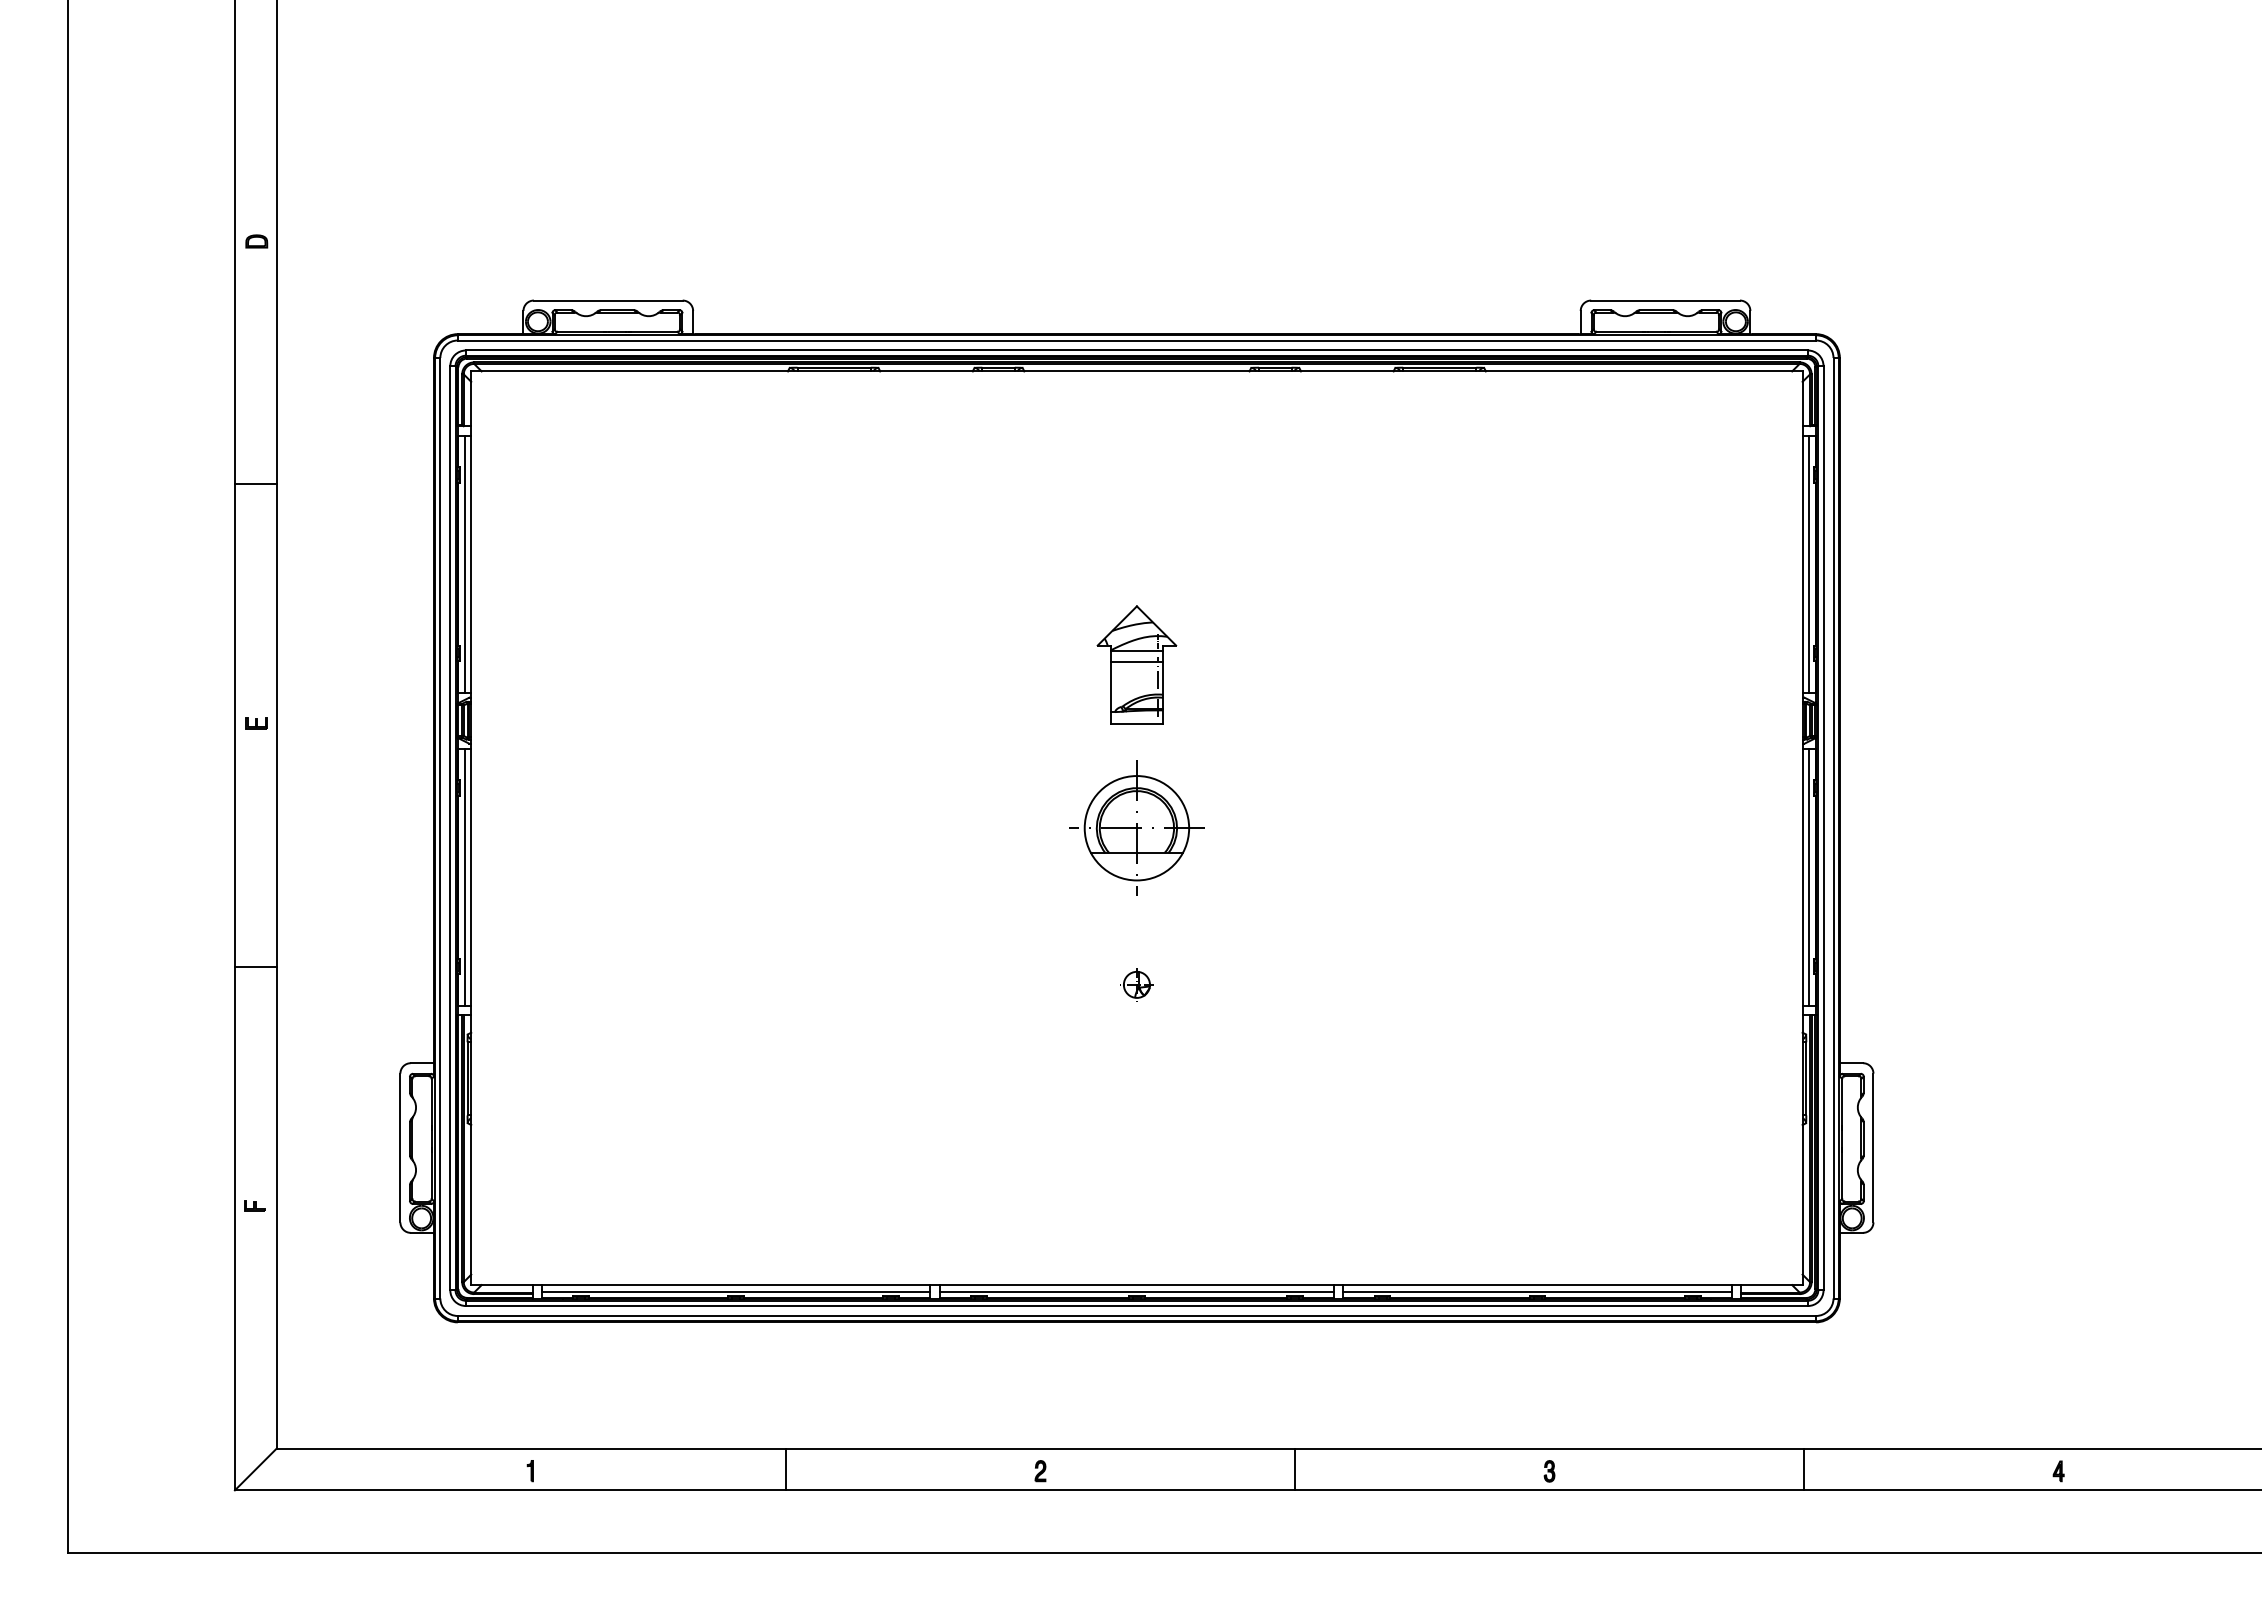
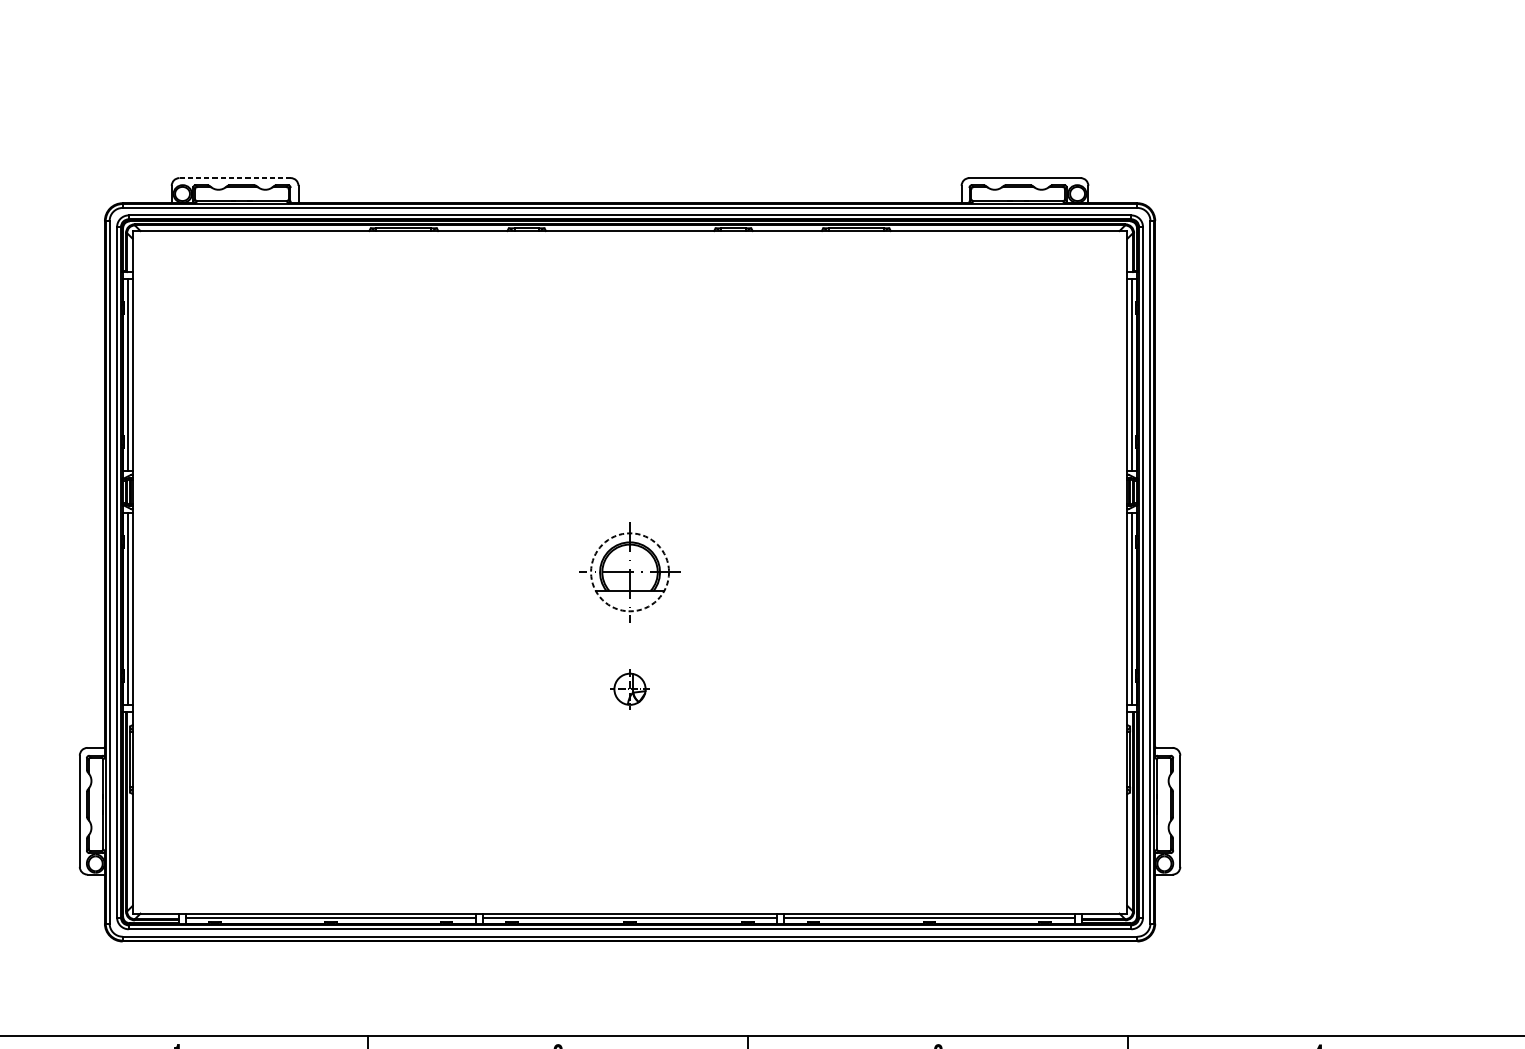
line: (608, 300) -> (235, 178), solid -> dashed
part: (1136, 664) -> (629, 449), removed
circle: (1136, 828) -> (629, 572), solid -> dashed
part: (1136, 984) -> (629, 689), size x1.6

